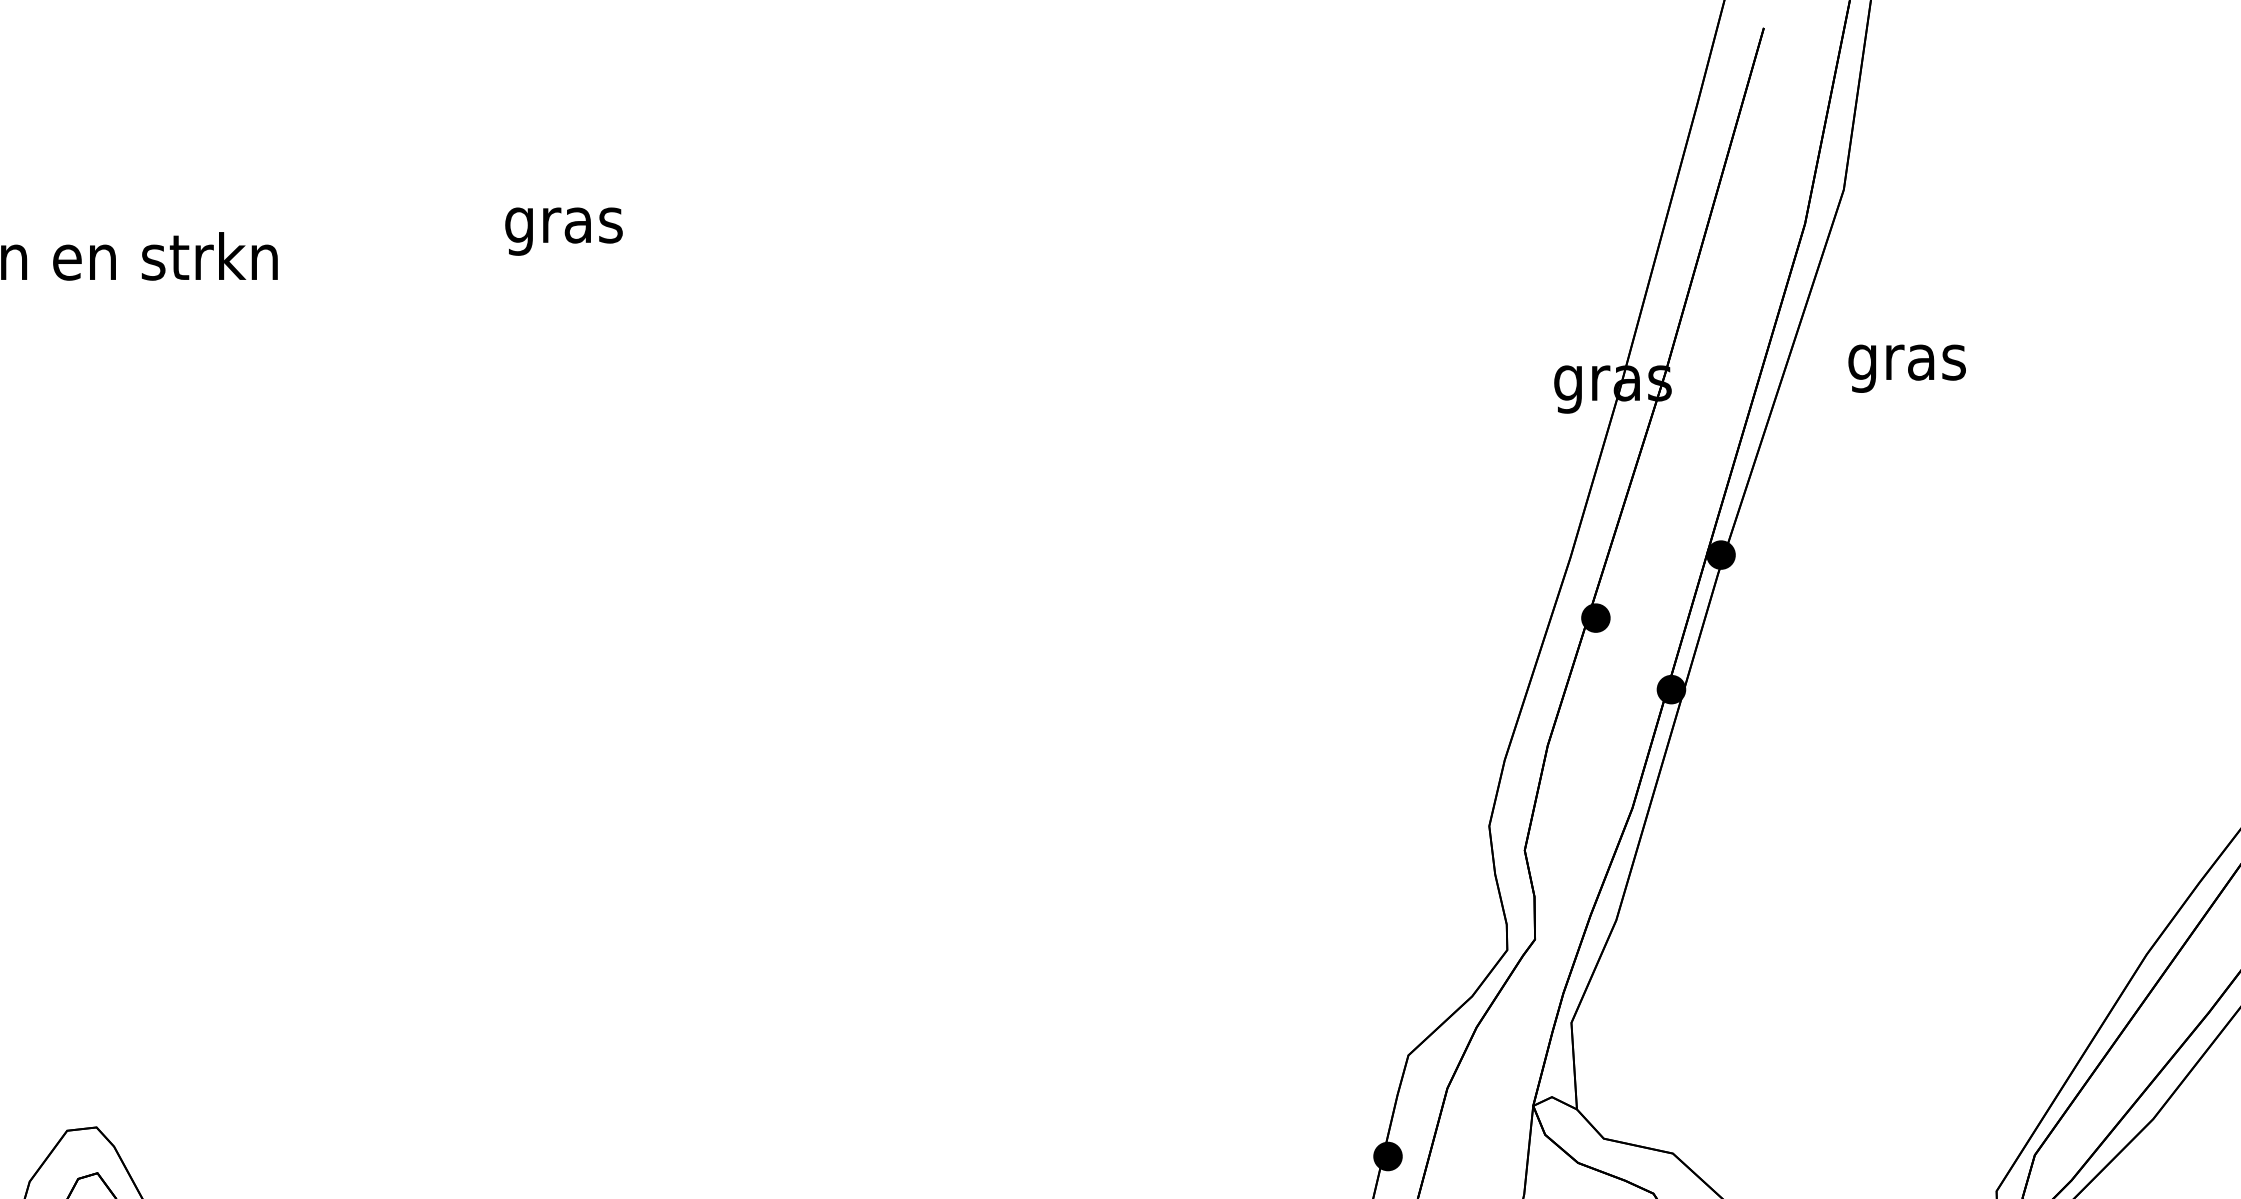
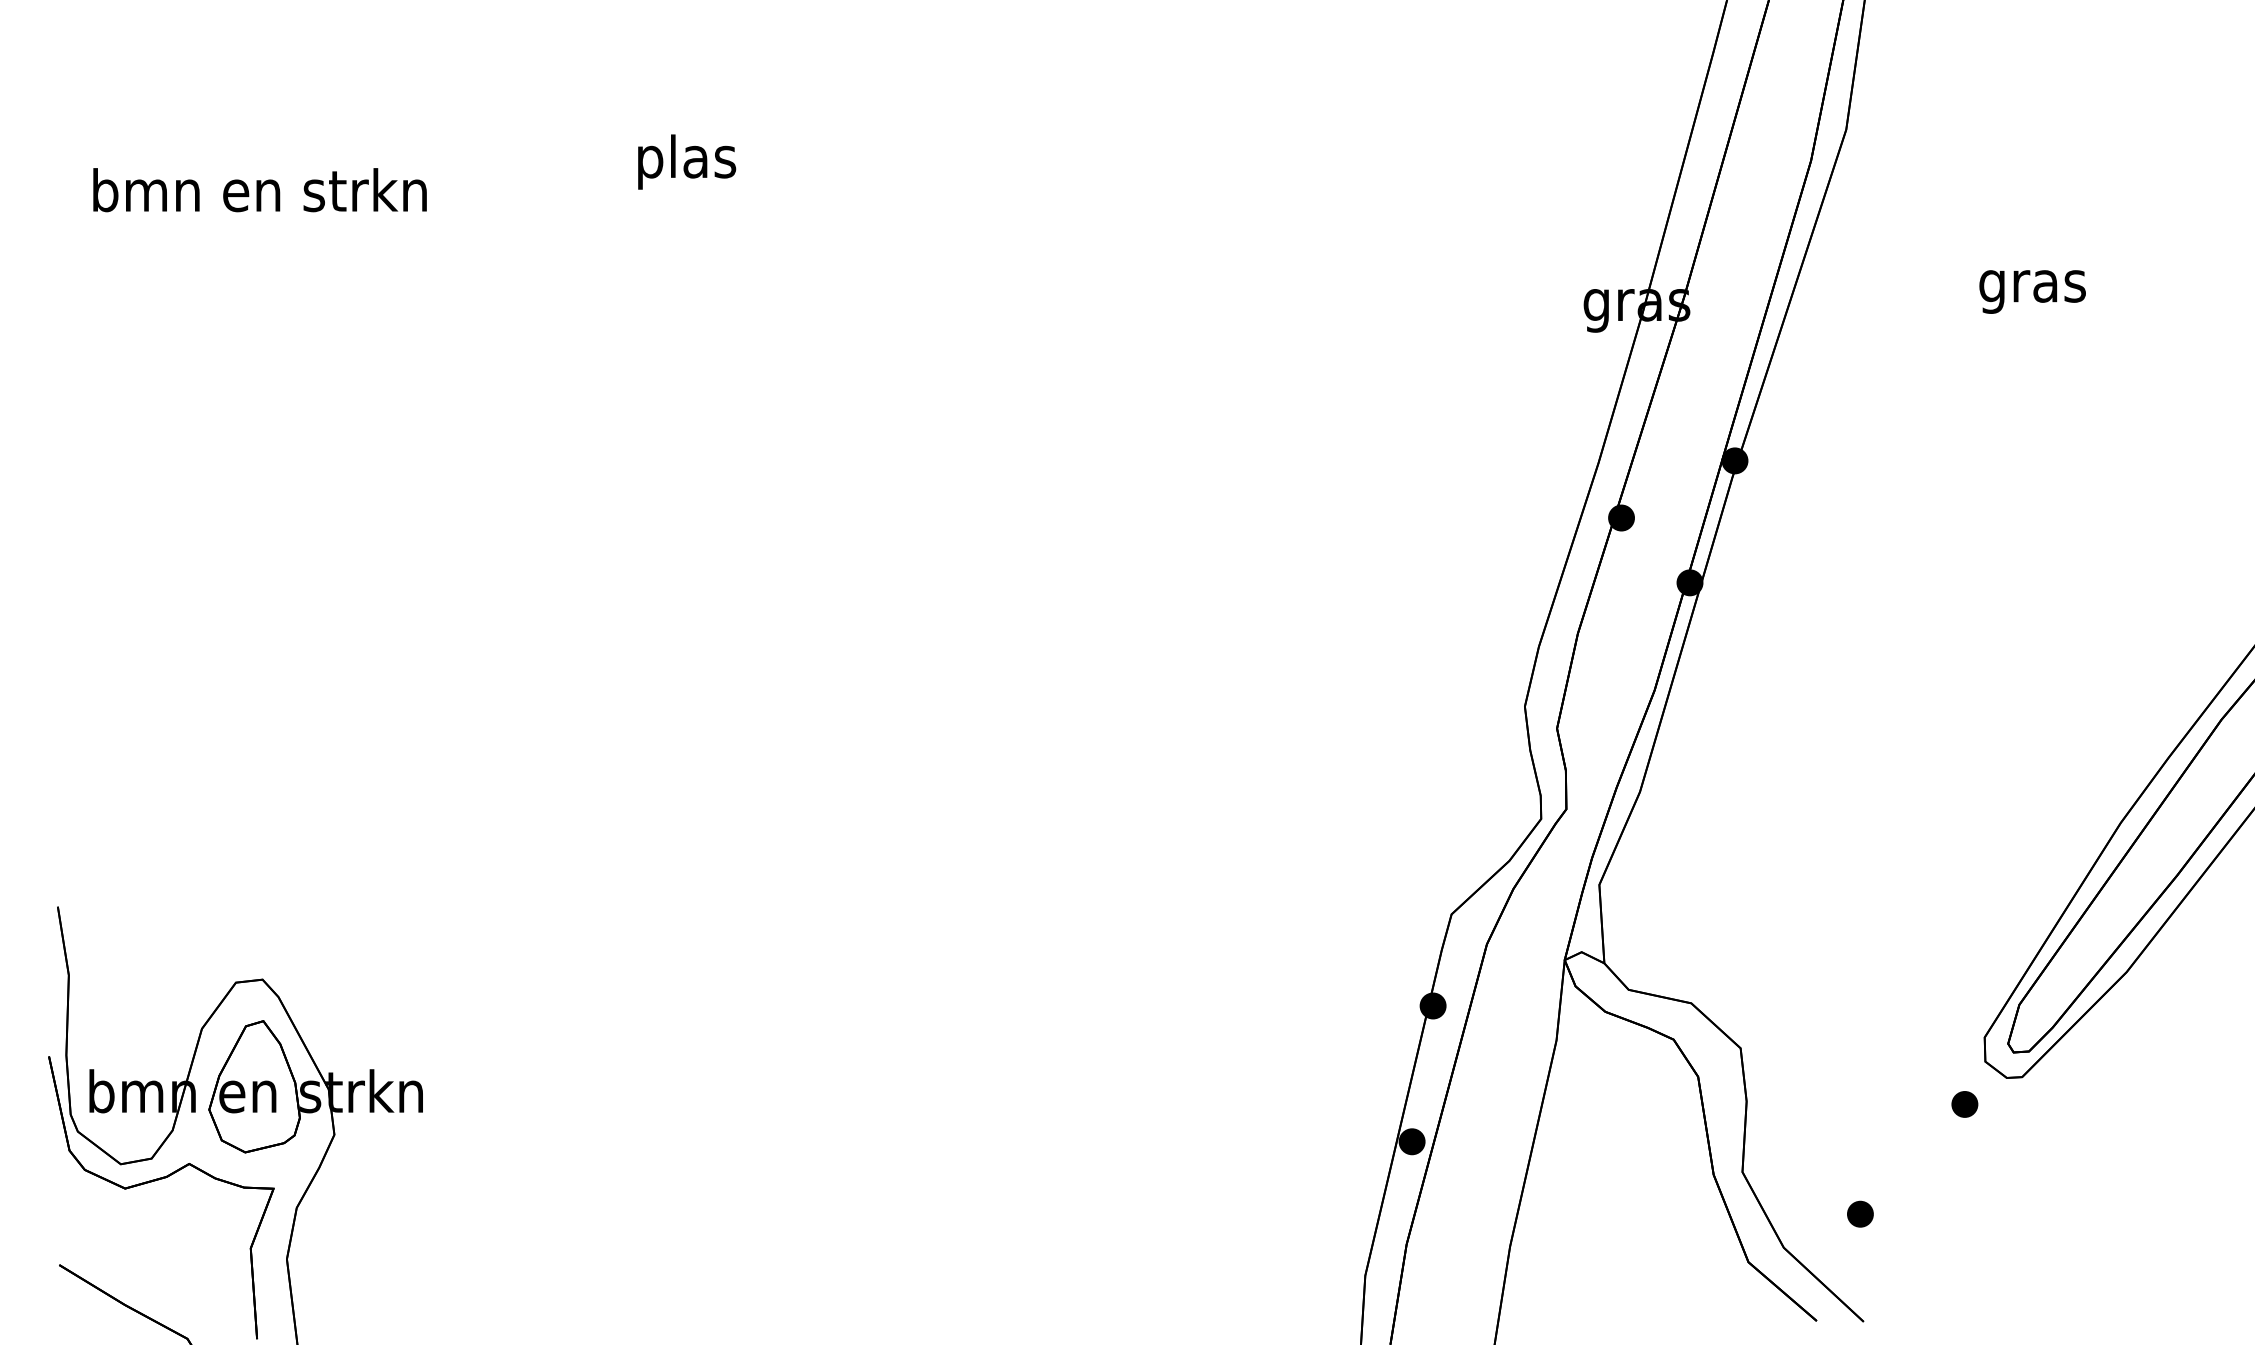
text: (564, 224) -> (686, 161), gras -> plas
text: (1906, 368) -> (2032, 291), moved

